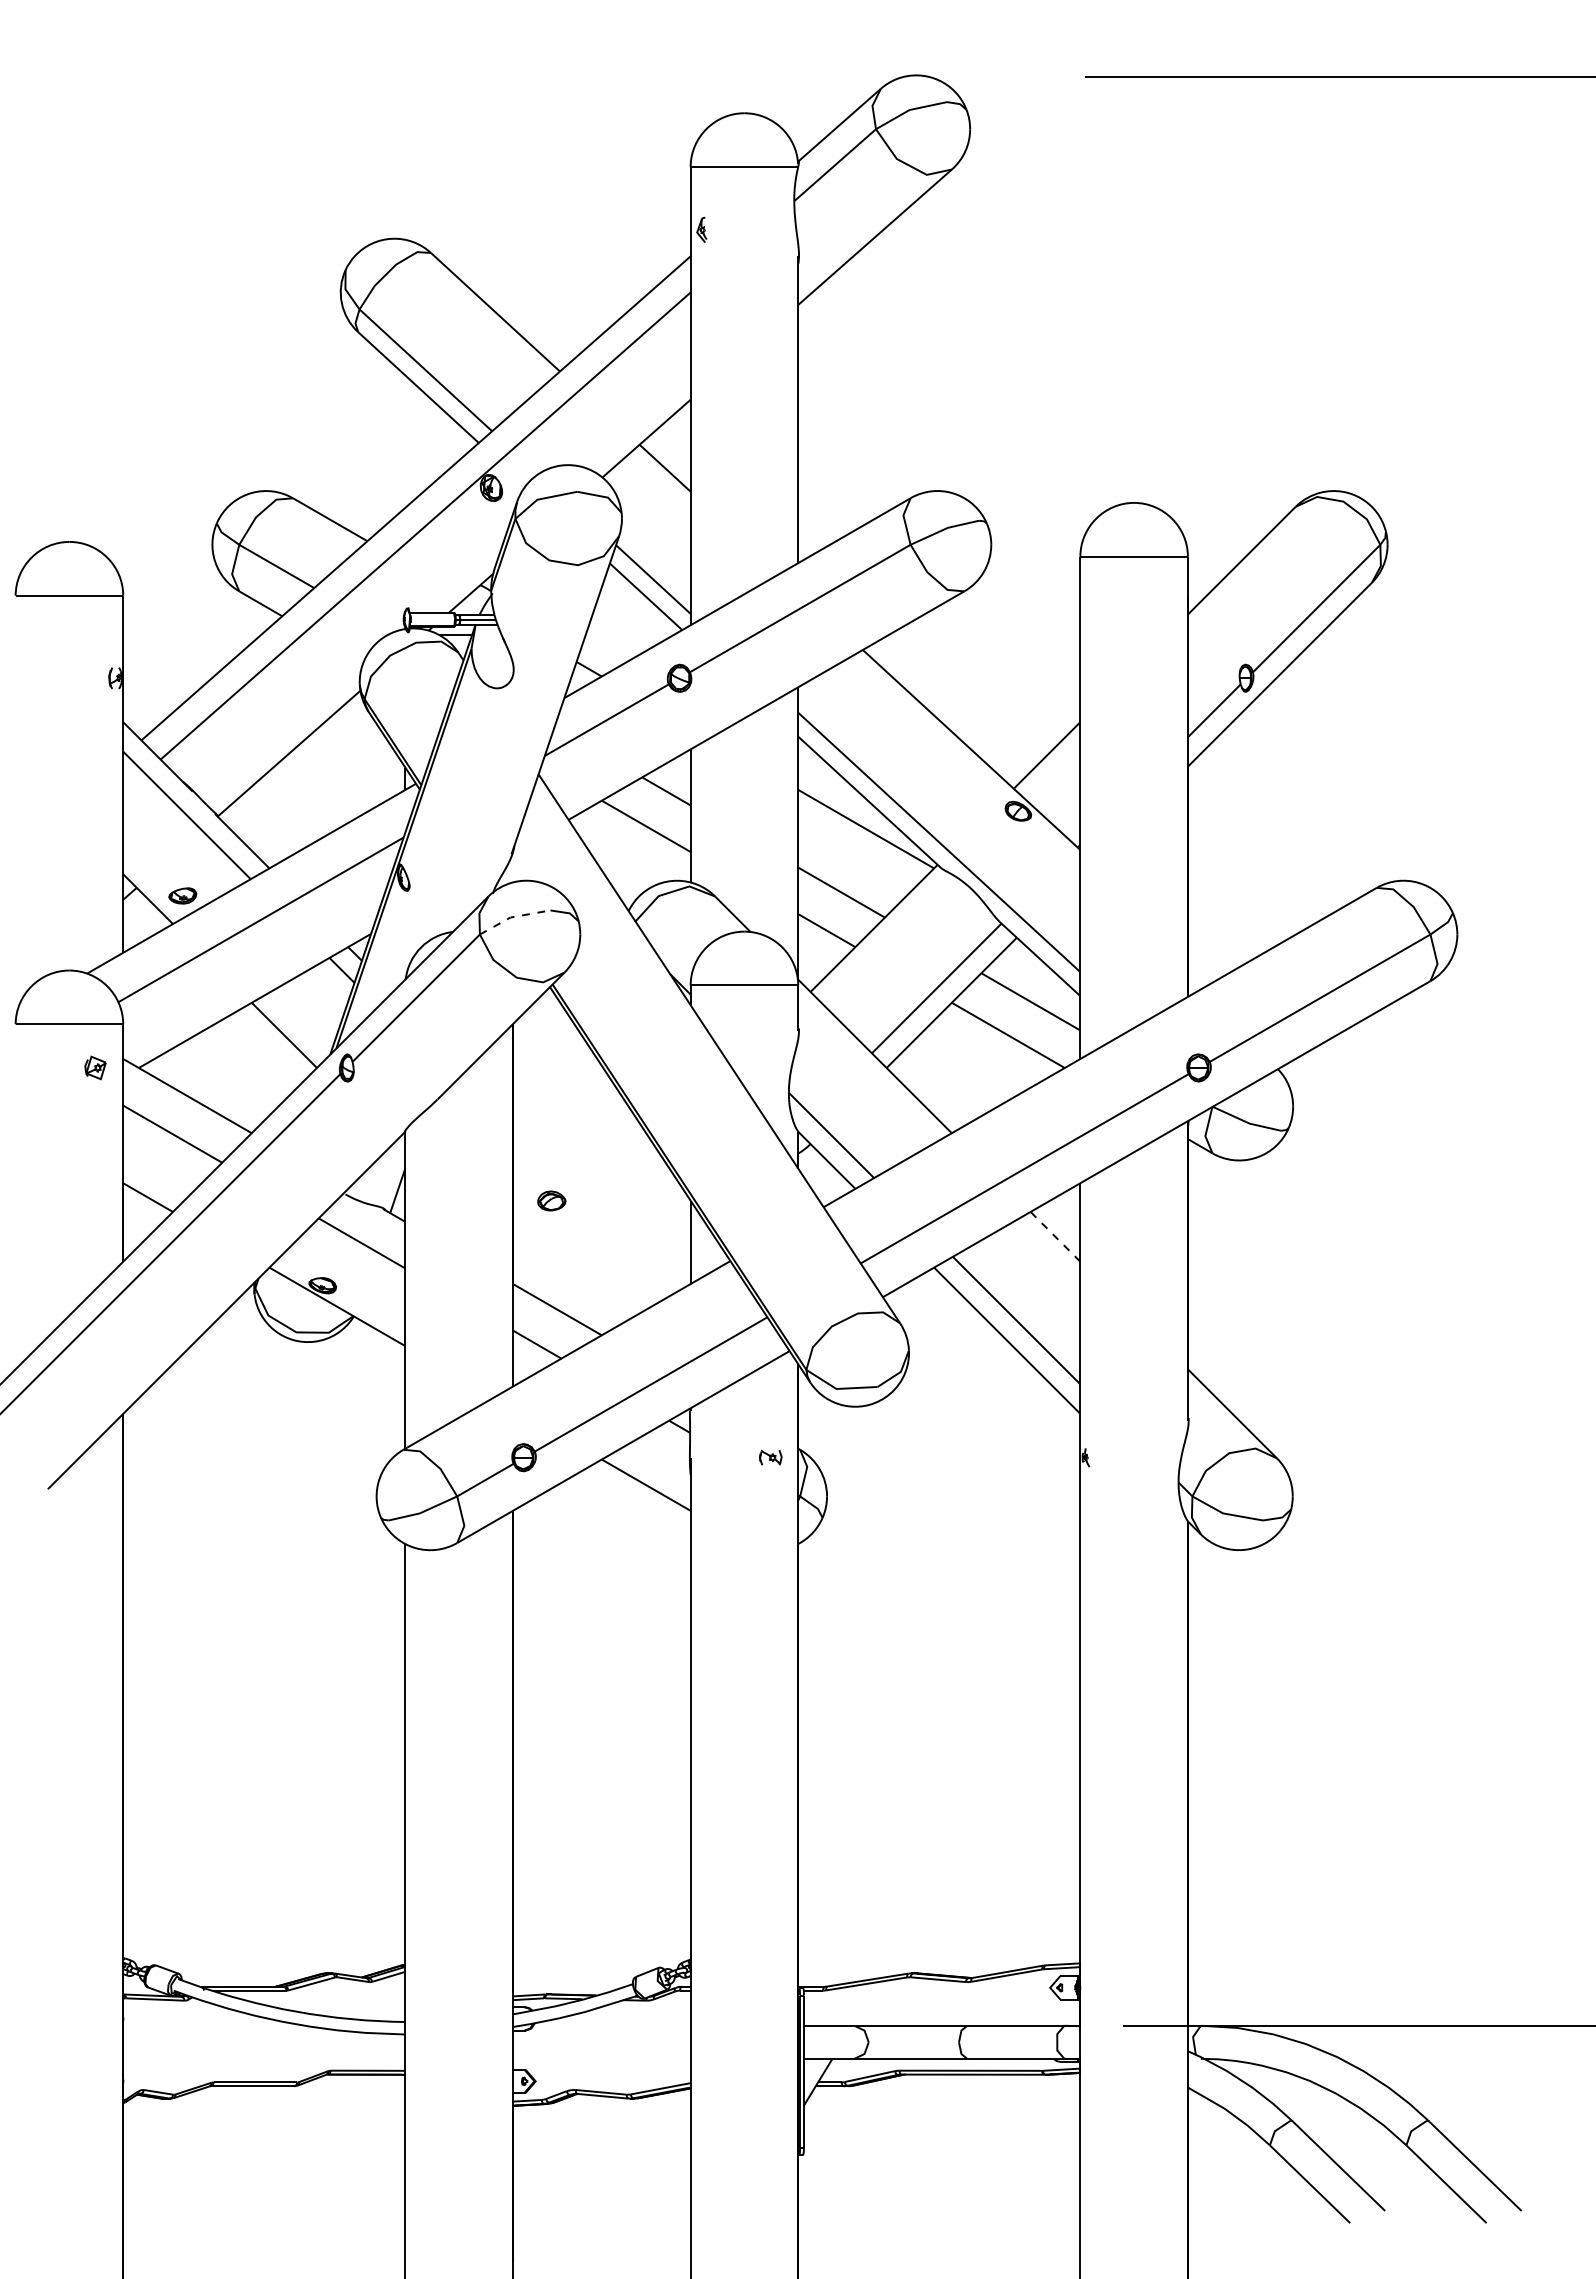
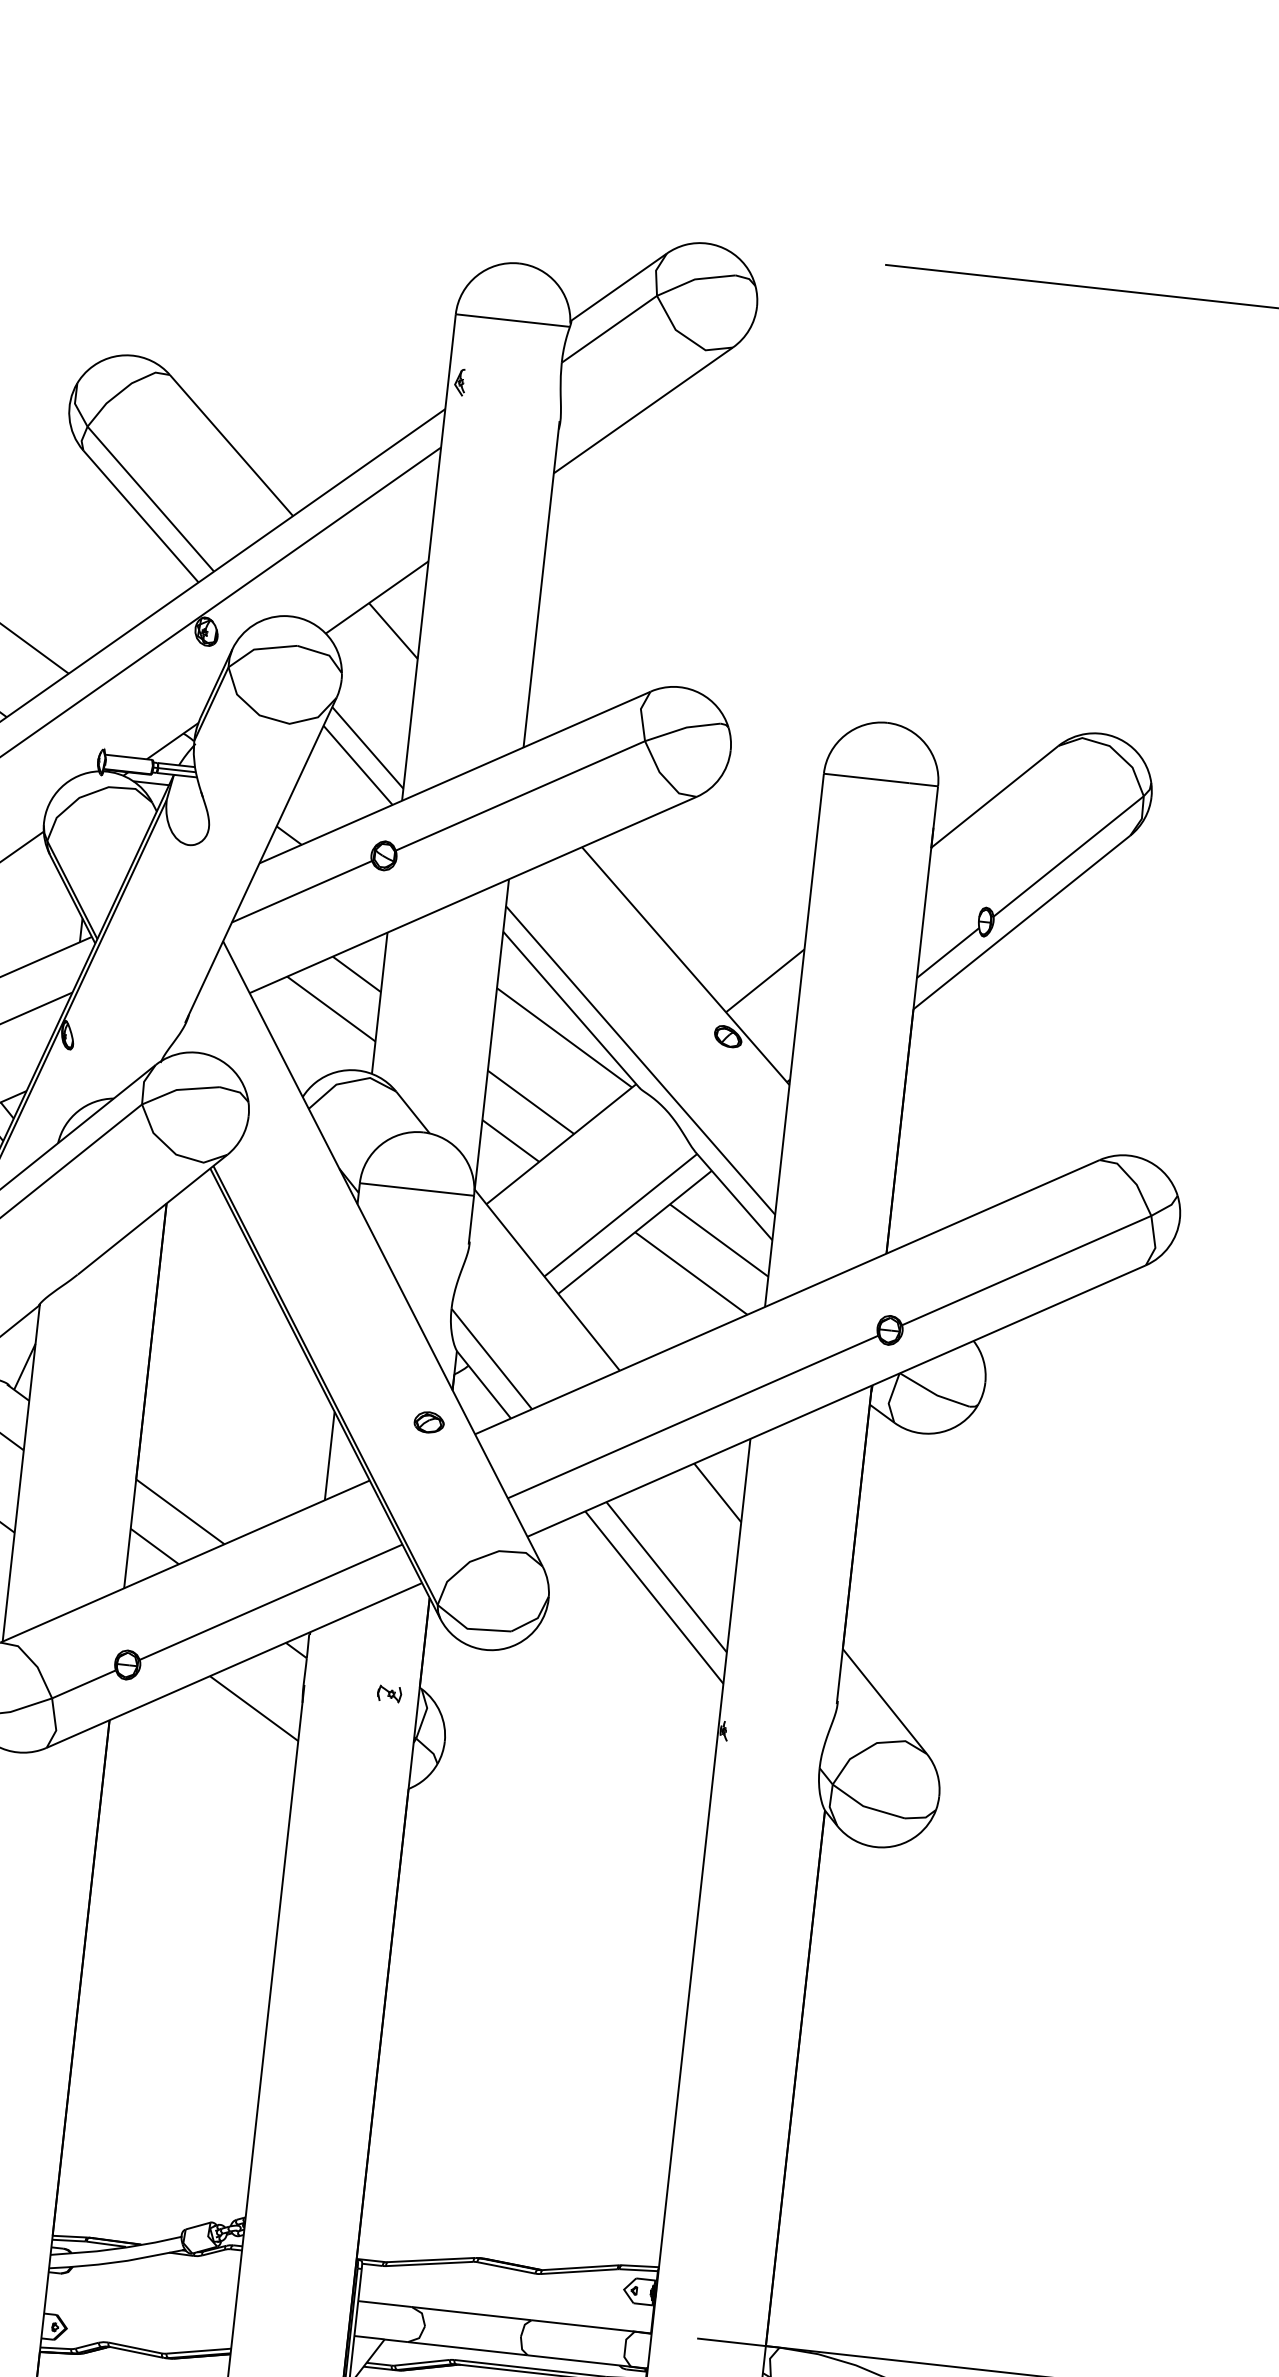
line: (512, 917) -> (178, 1090), dashed -> solid
part: (551, 1200) -> (428, 1421), moved
line: (1055, 1236) -> (717, 1492), dashed -> solid

